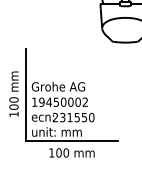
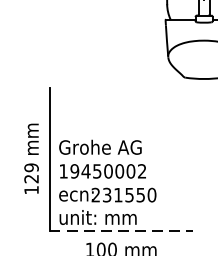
text: (13, 103) -> (30, 173), 100 -> 129
line: (72, 140) -> (122, 230), solid -> dashed

